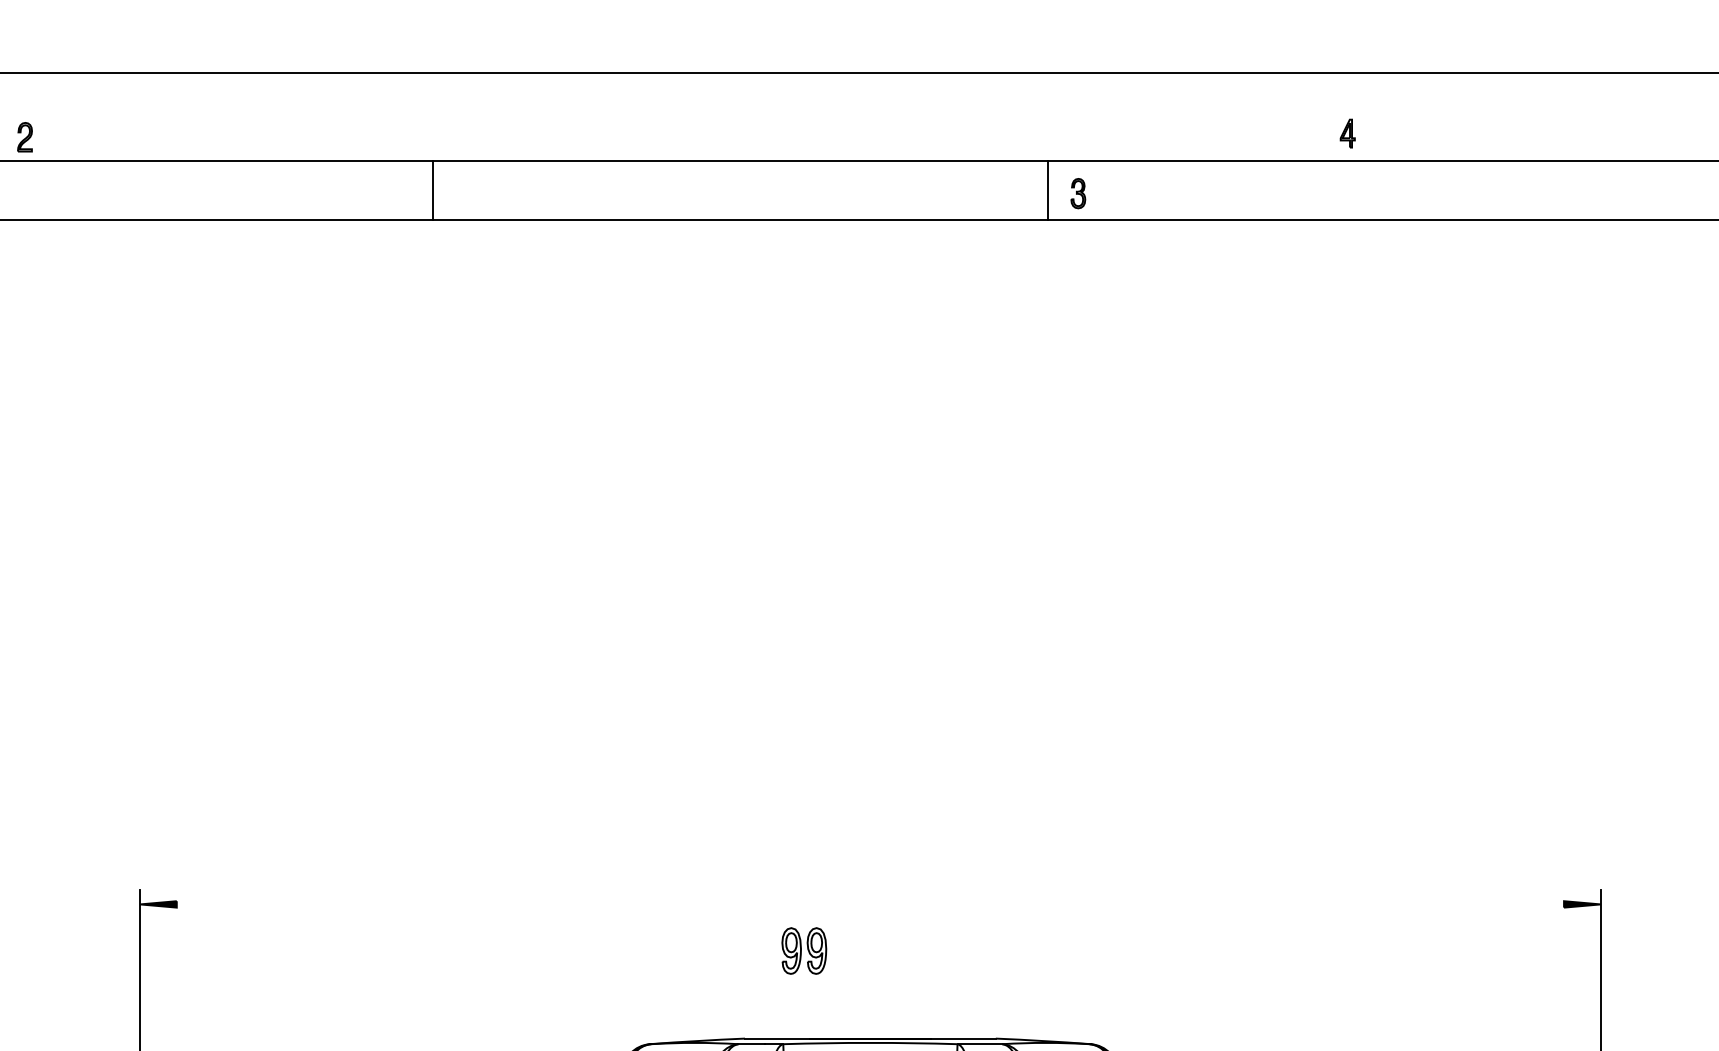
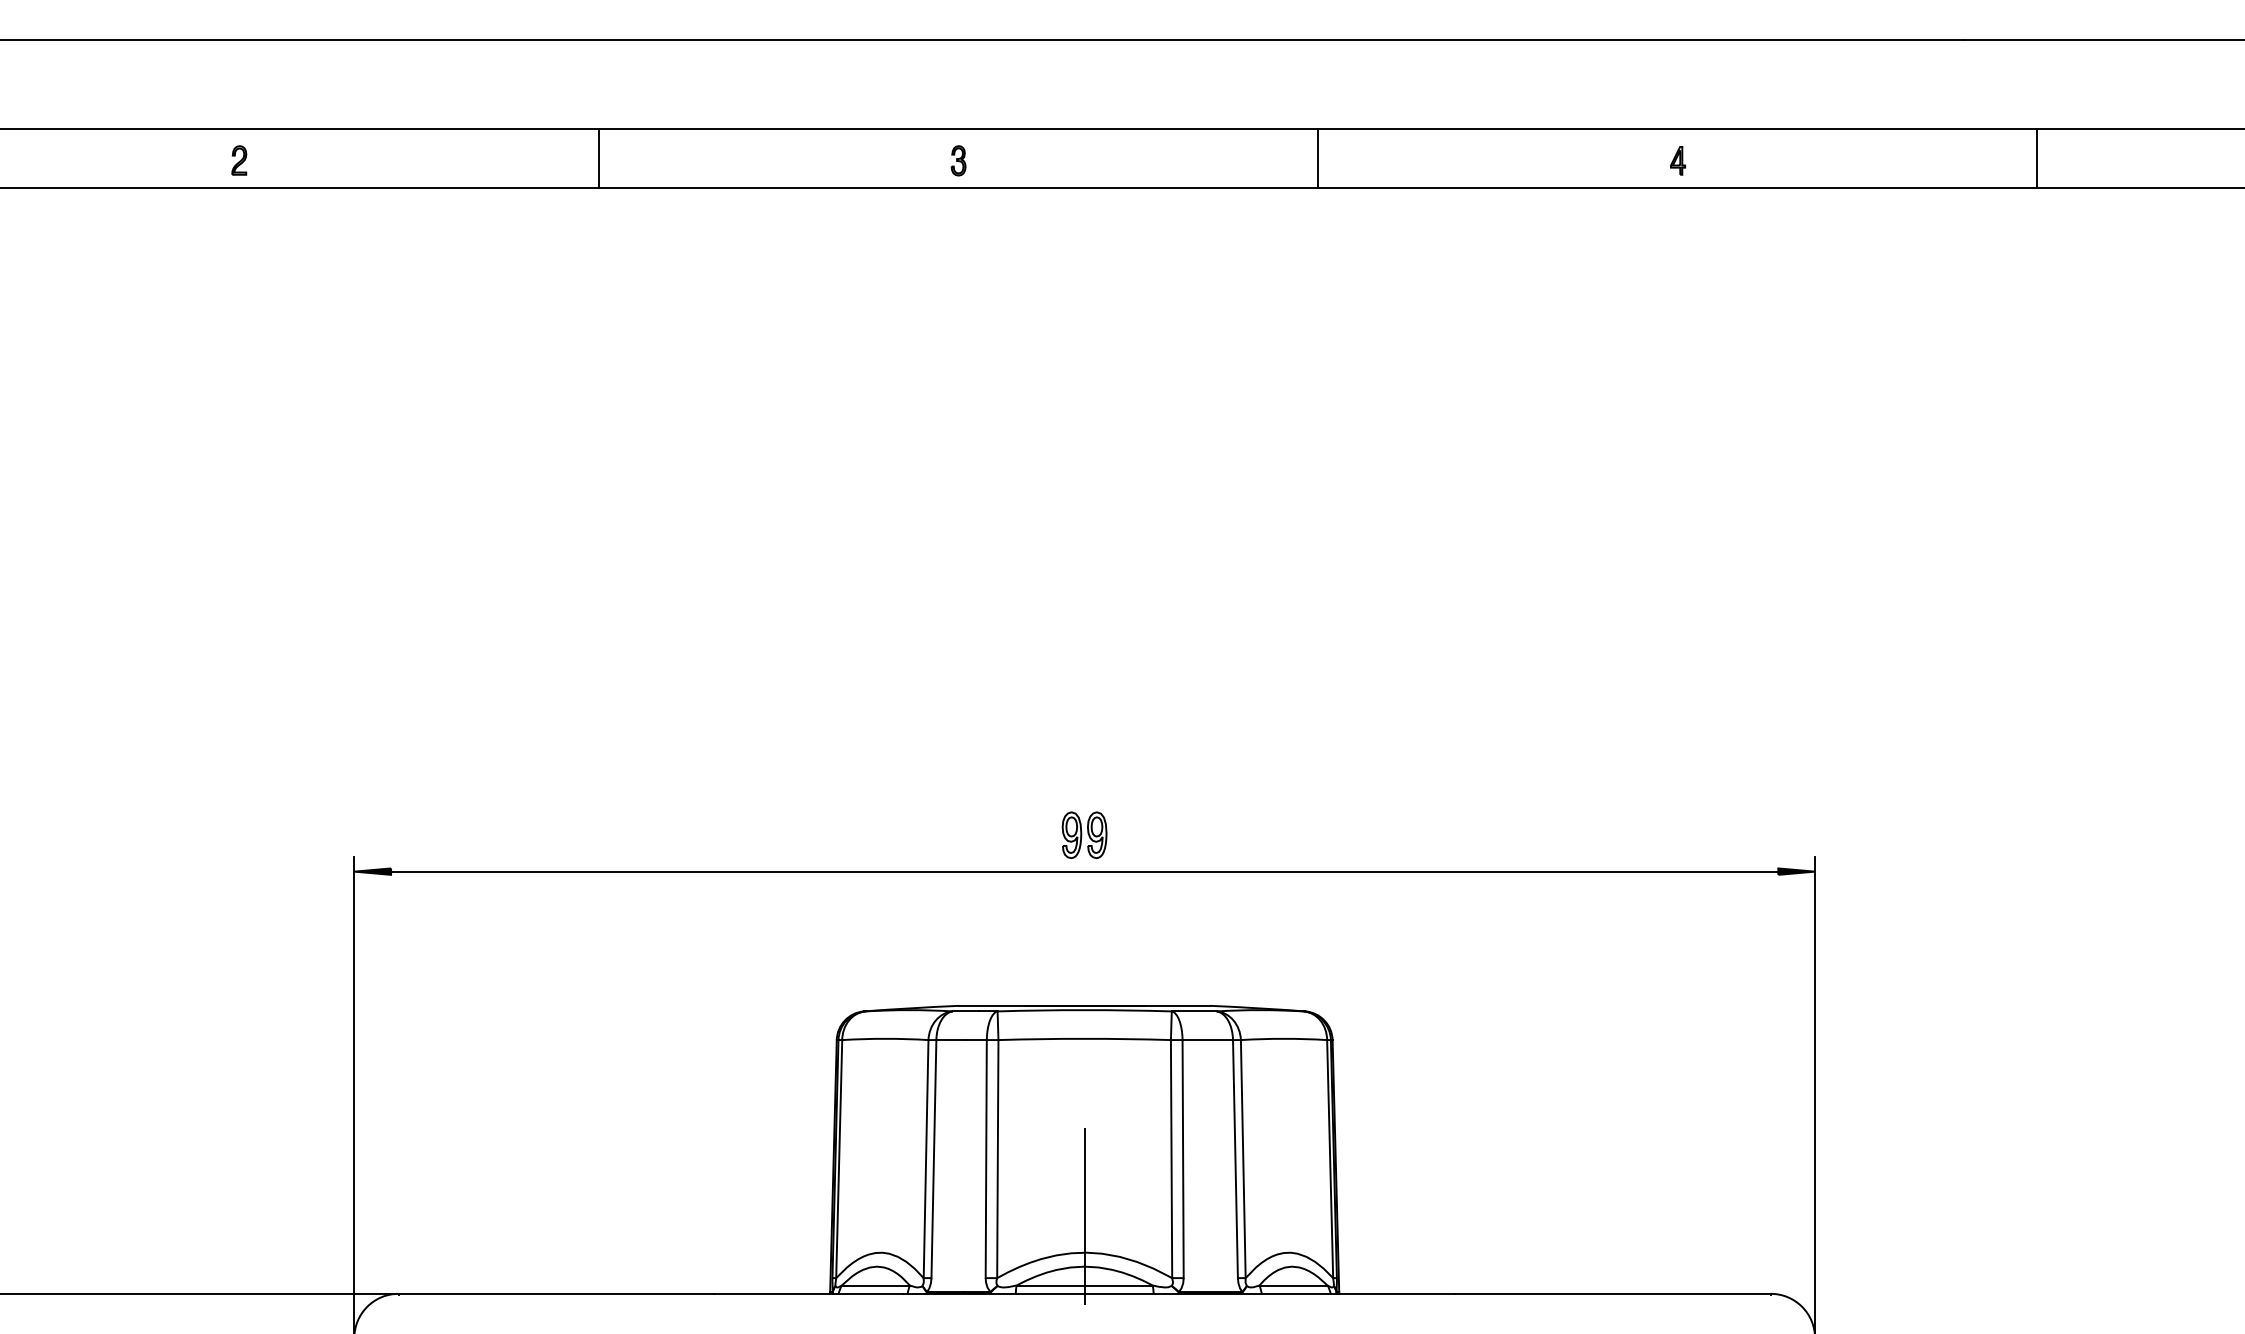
part: (1347, 133) -> (1677, 160), moved
part: (25, 137) -> (239, 160), moved
line: (433, 190) -> (598, 157), moved
line: (1047, 190) -> (1317, 157), moved
part: (1078, 193) -> (958, 160), moved
line: (870, 904) -> (1084, 871), added
part: (804, 950) -> (1084, 834), moved

